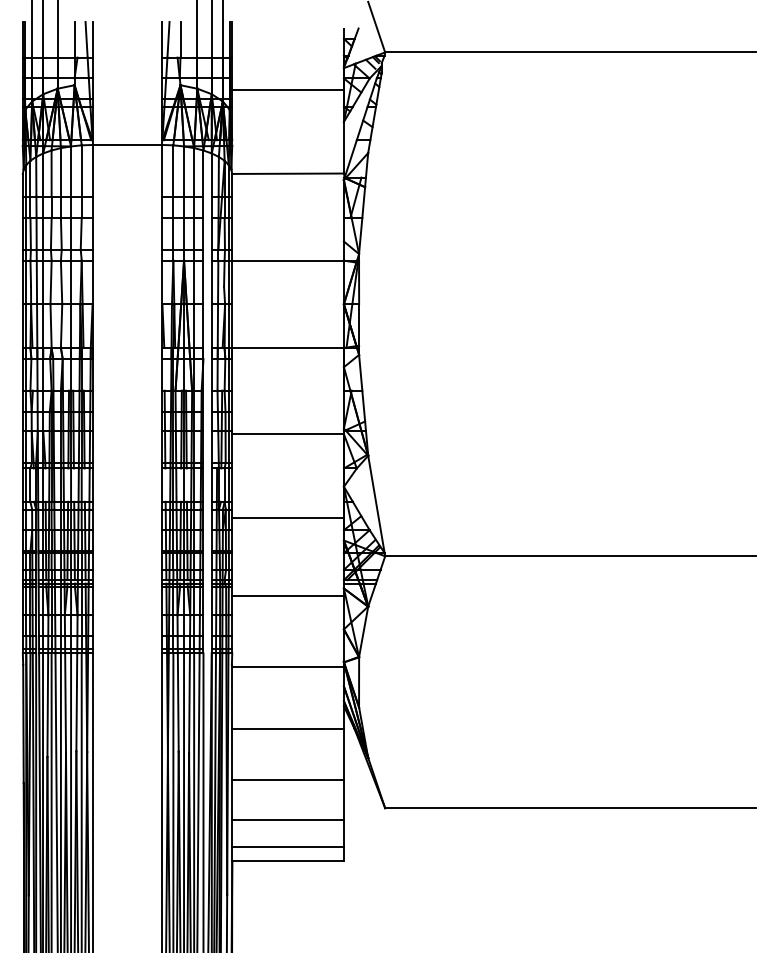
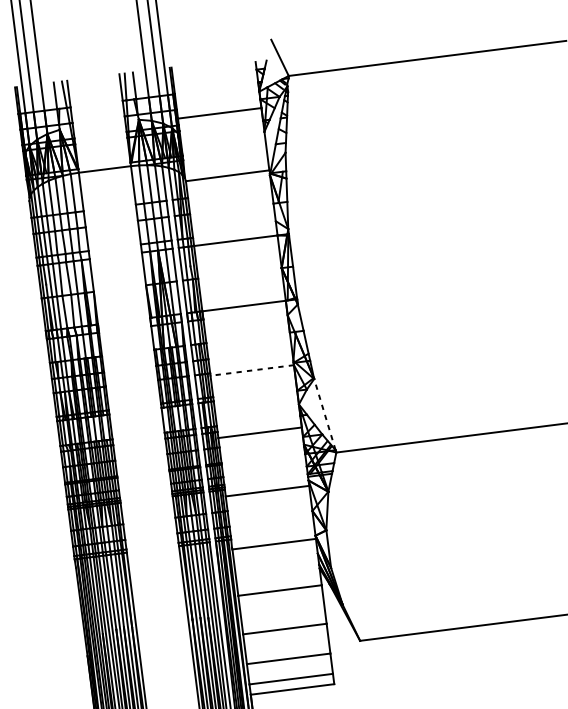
line: (288, 434) -> (252, 370), solid -> dashed
line: (376, 503) -> (324, 413), solid -> dashed

